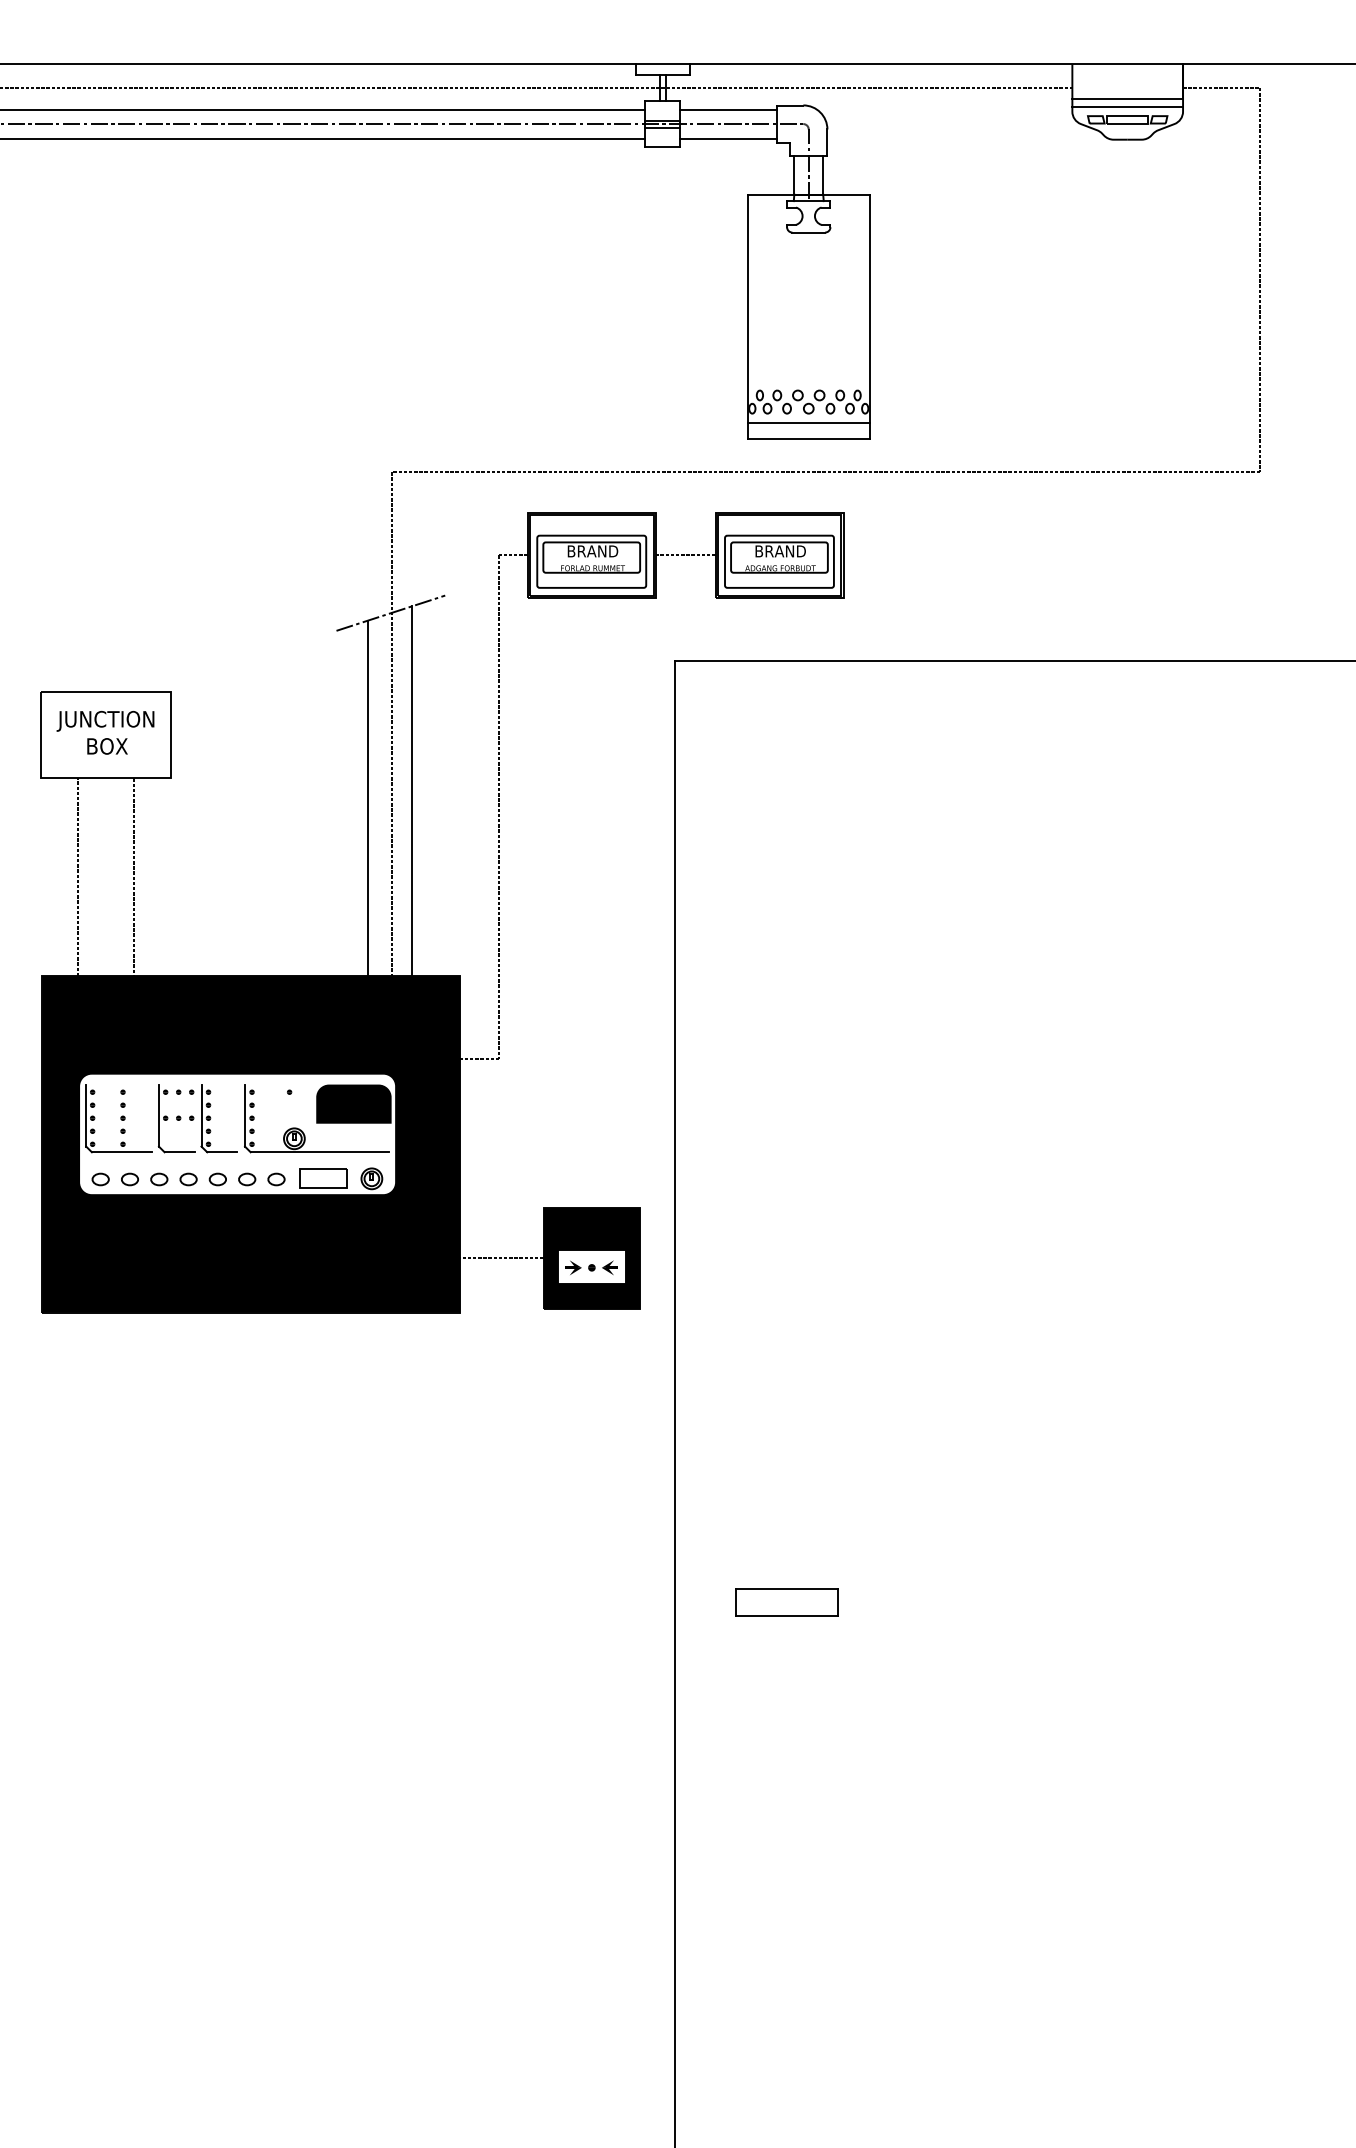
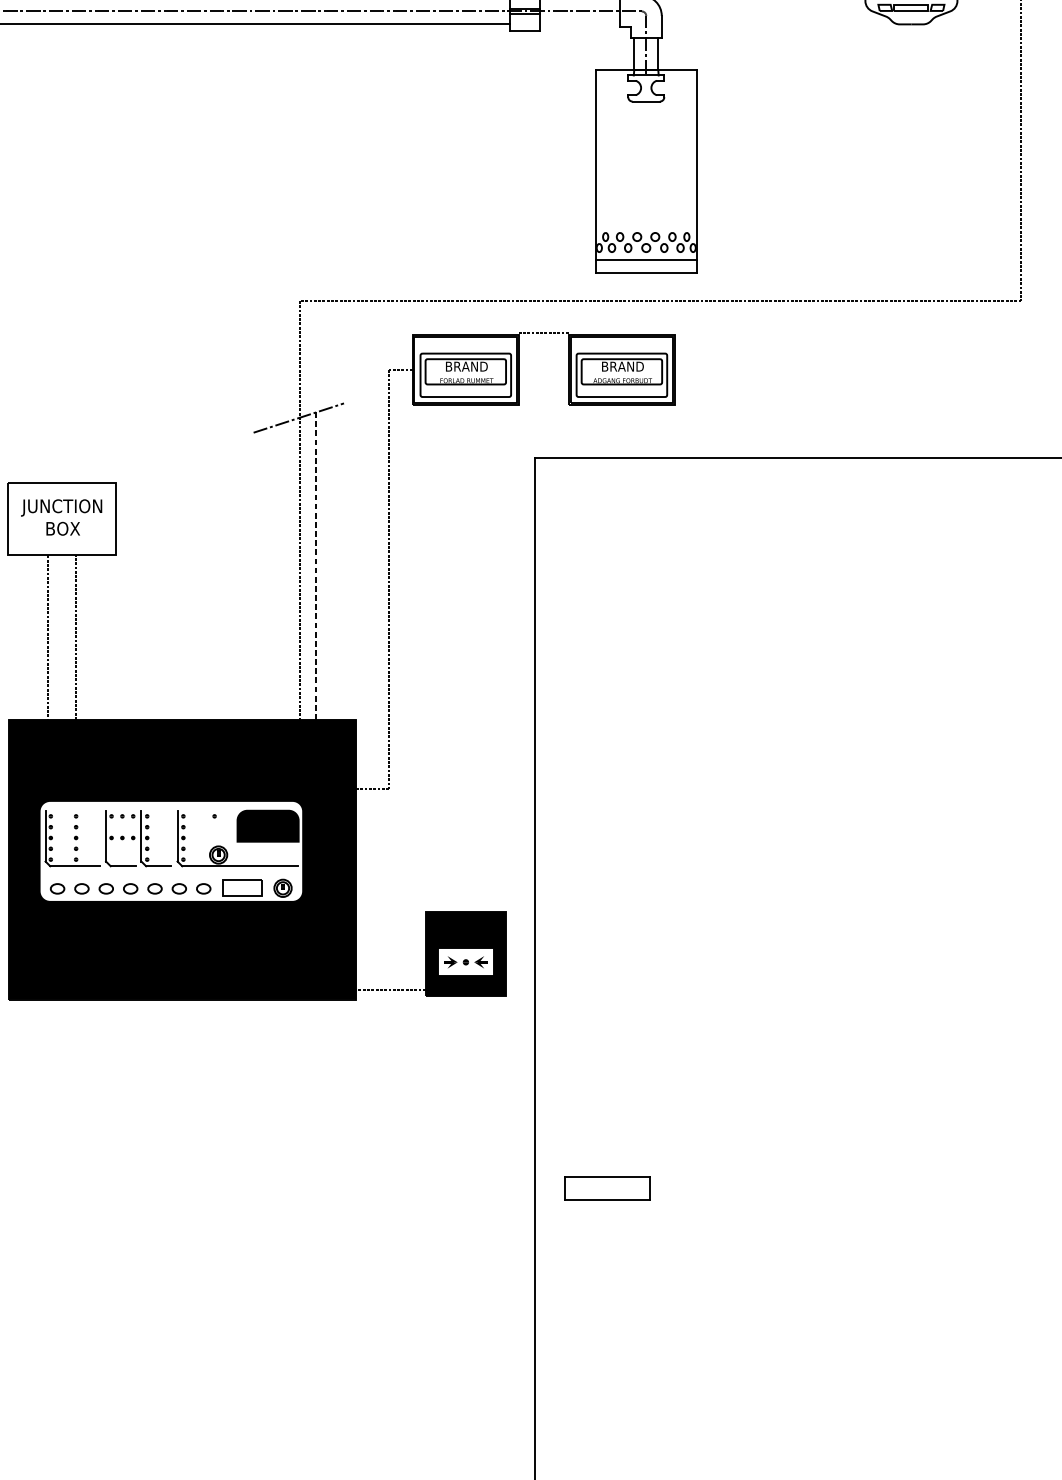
line: (728, 138) -> (579, 23), removed
line: (685, 555) -> (543, 333), moved
line: (411, 791) -> (315, 566), solid -> dashed
line: (368, 798) -> (280, 572), removed
line: (78, 877) -> (76, 637), moved
line: (133, 877) -> (48, 637), moved
line: (501, 1258) -> (390, 990), moved
part: (786, 1602) -> (606, 1189), moved

